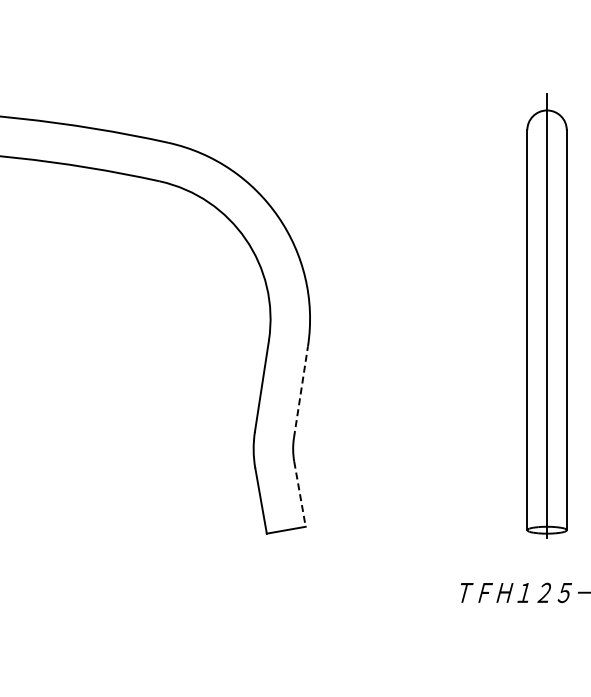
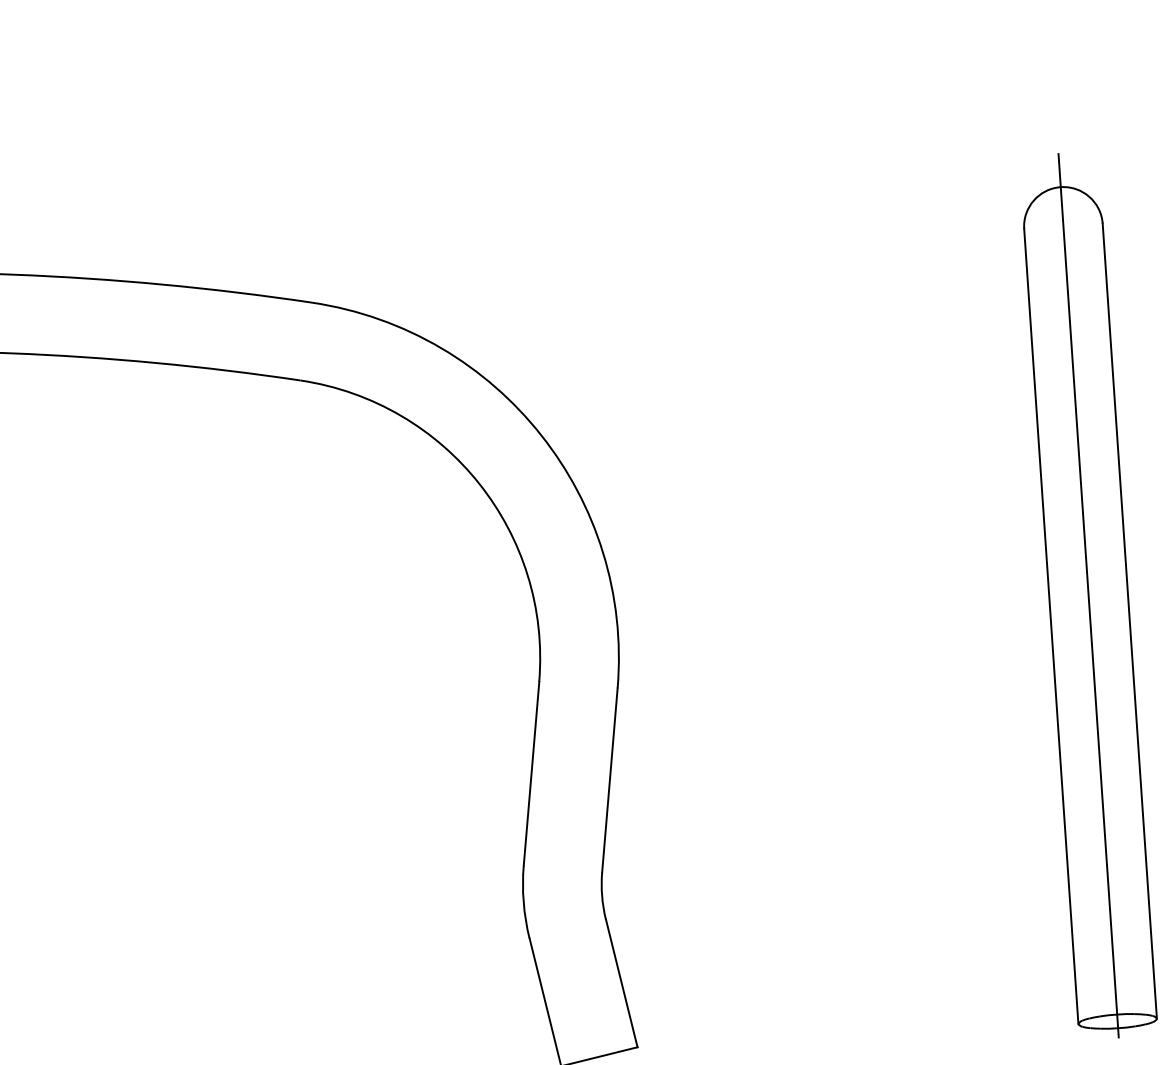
line: (301, 391) -> (610, 778), dashed -> solid
line: (300, 494) -> (622, 983), dashed -> solid

